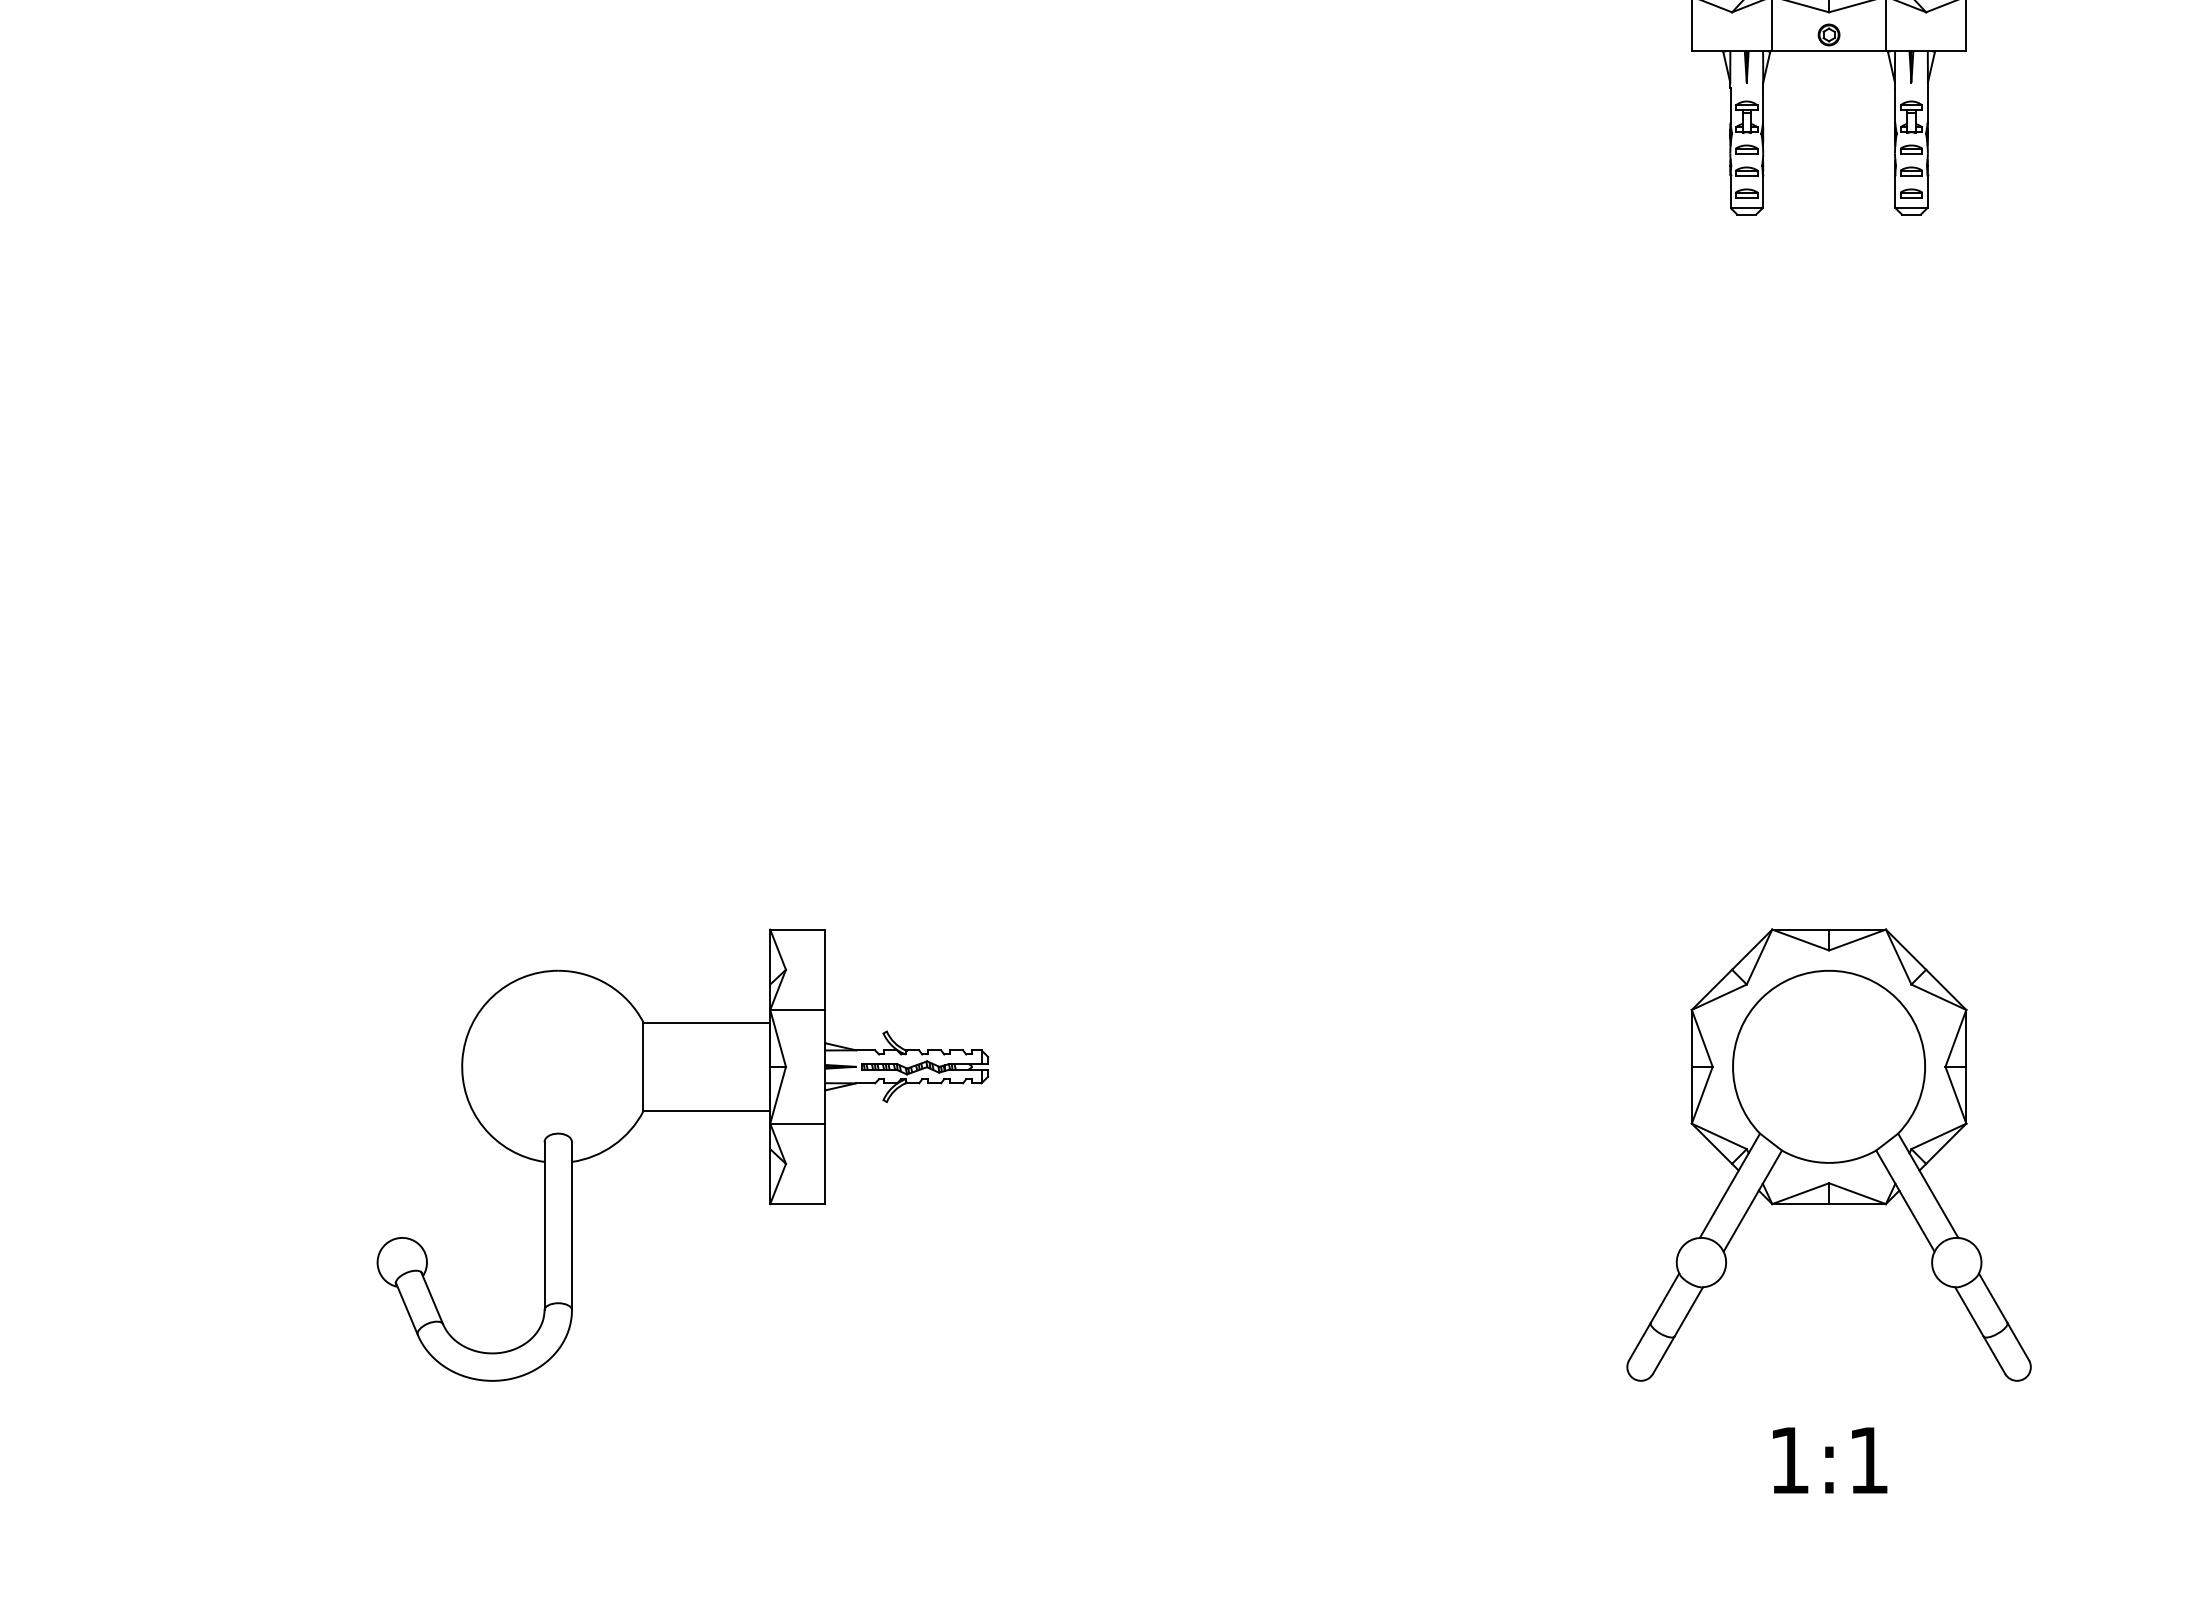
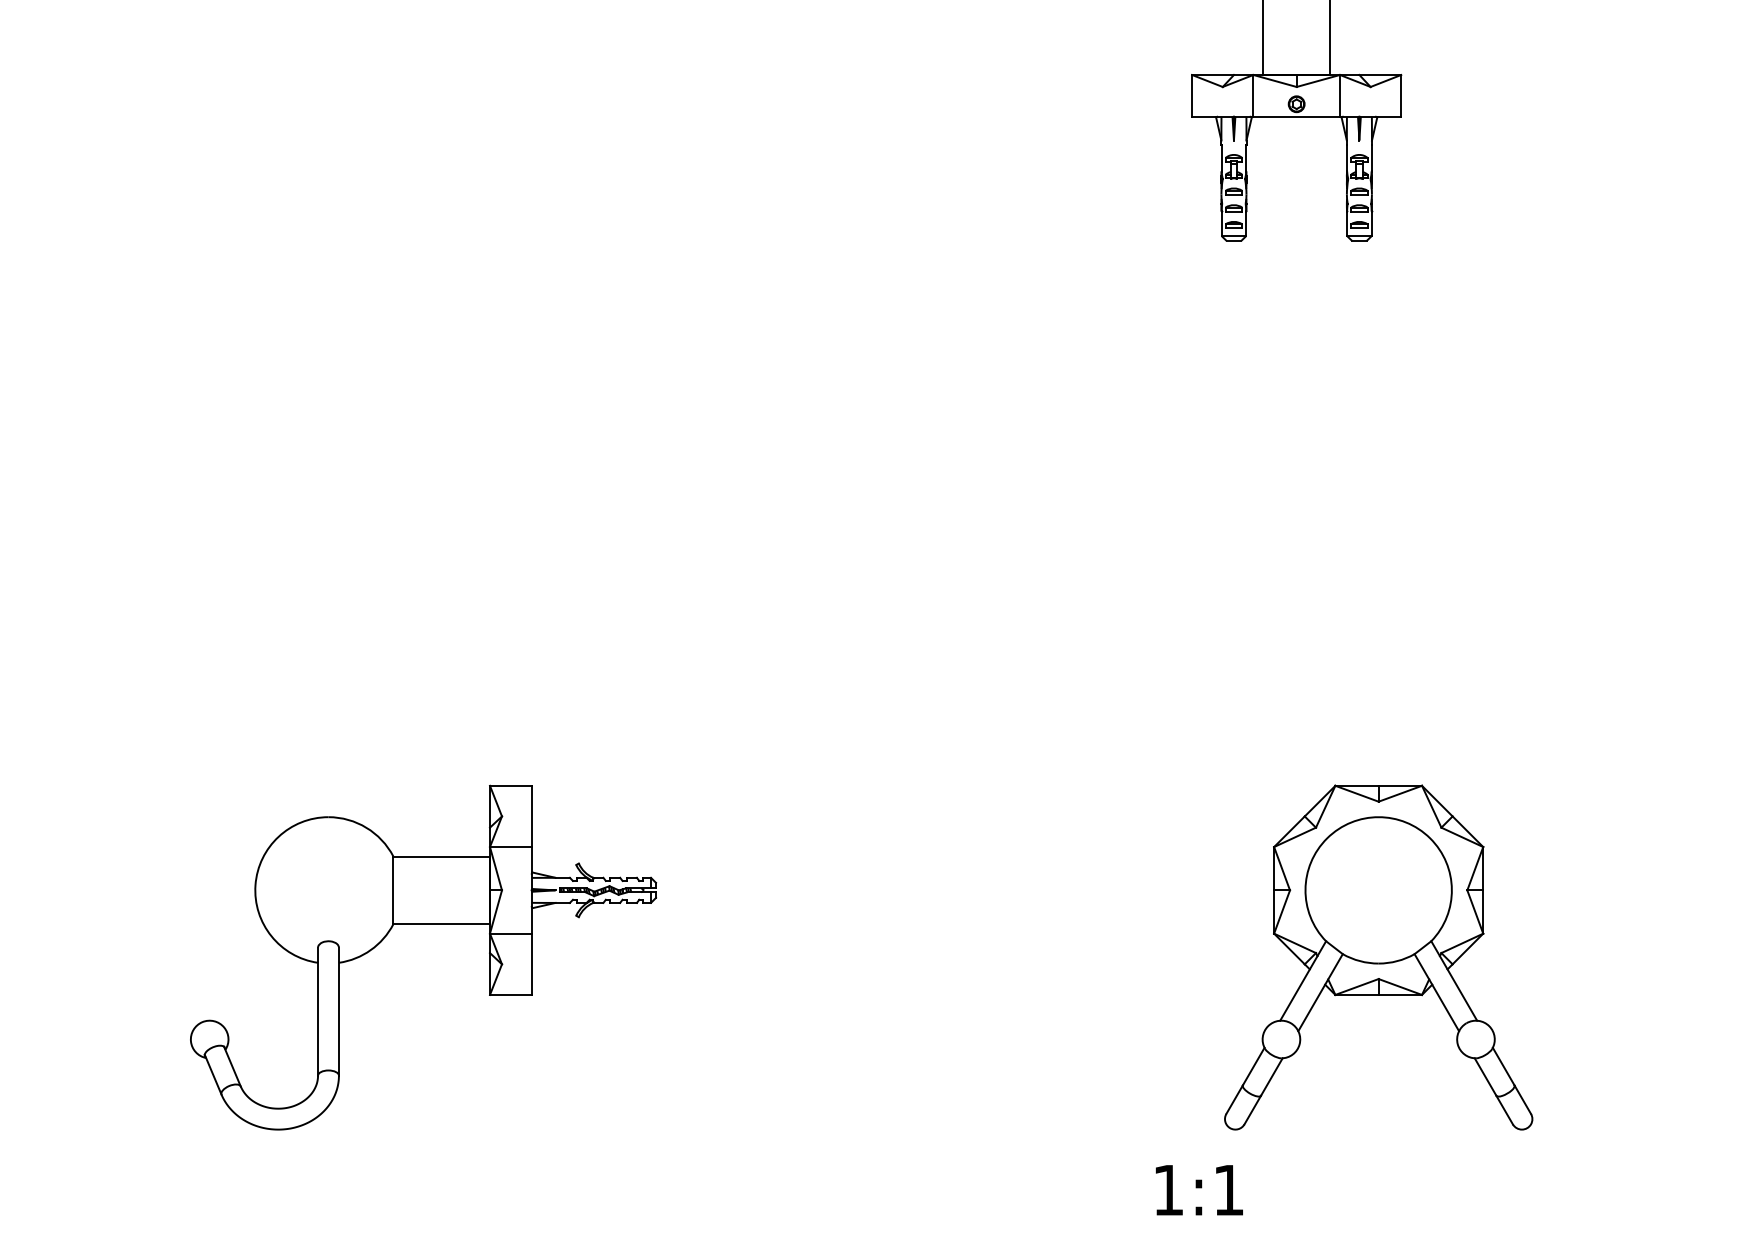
part: (1828, 1154) -> (1378, 957), moved
text: (1830, 1460) -> (1199, 1190), moved

